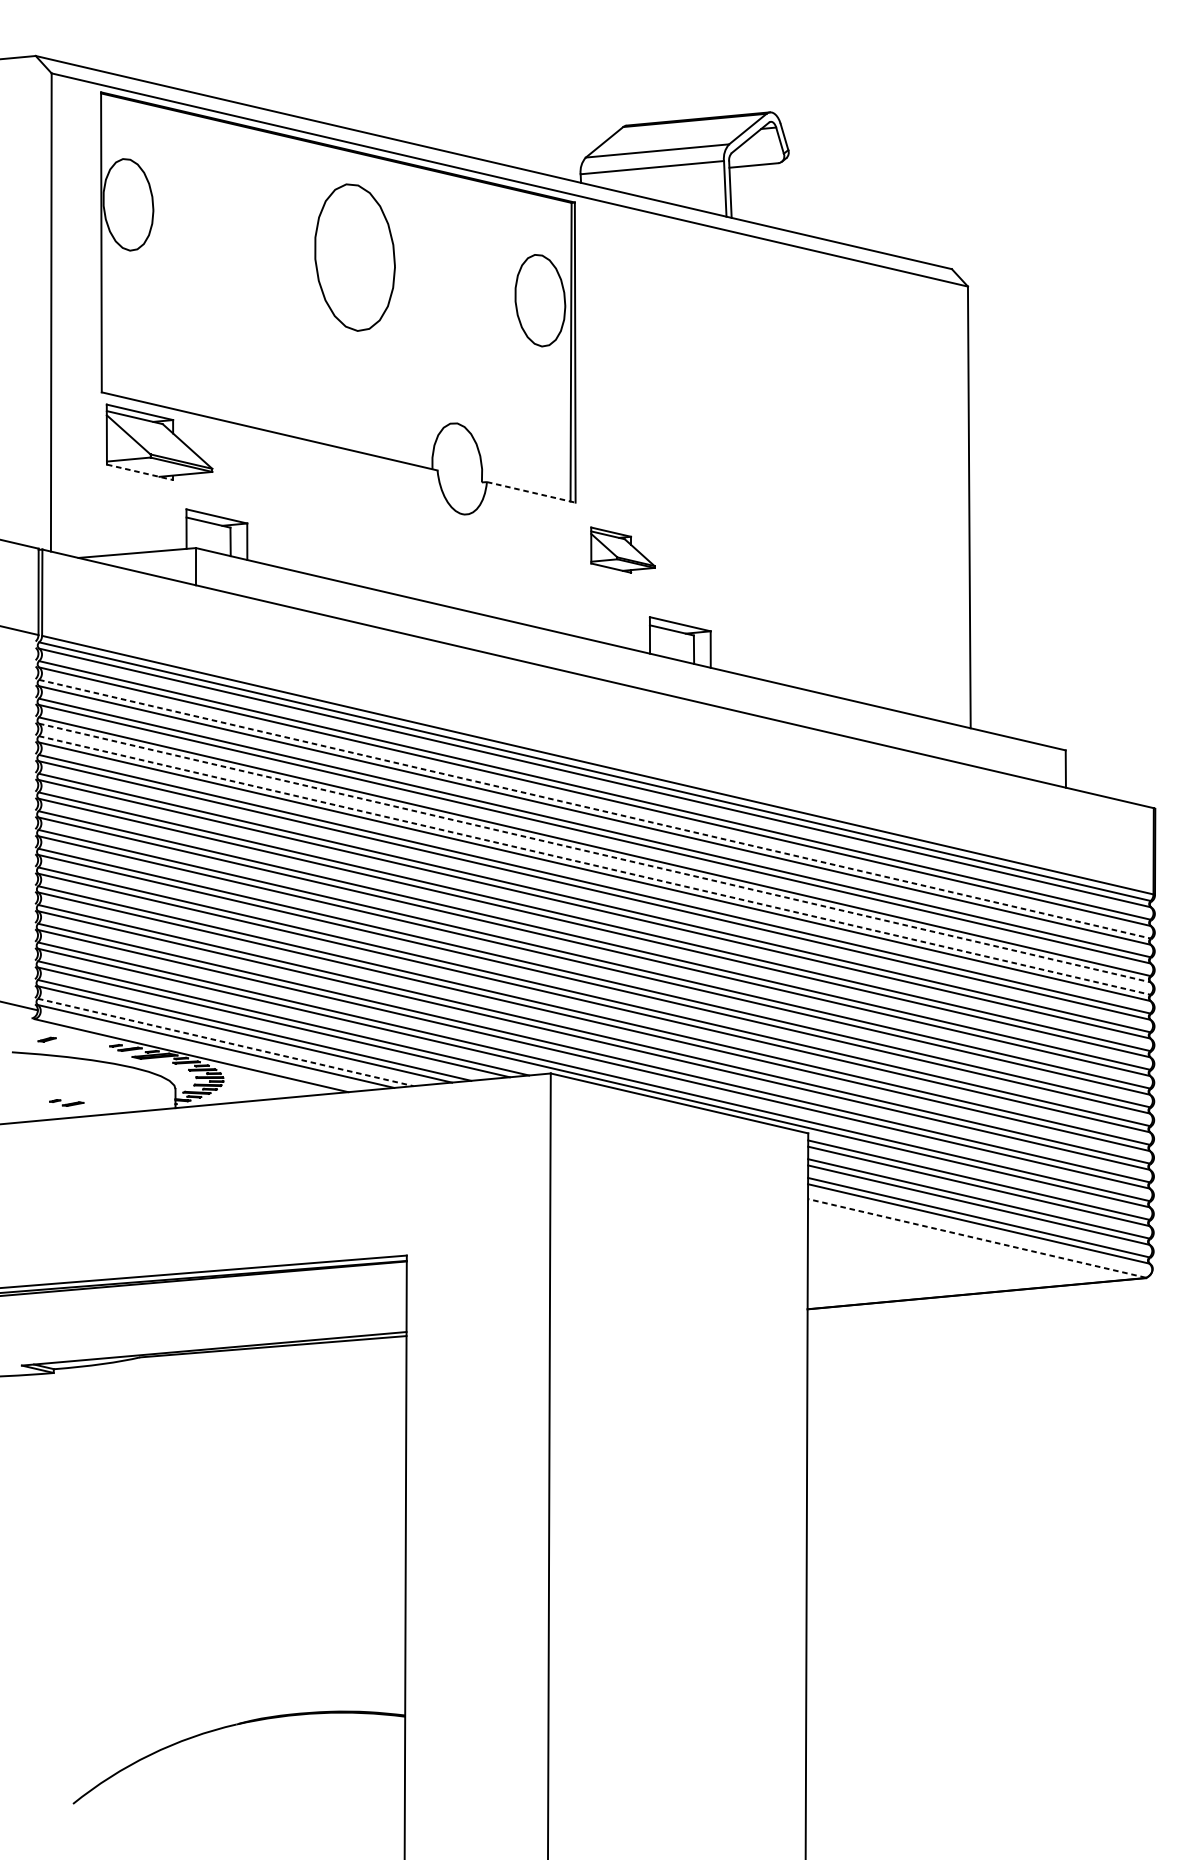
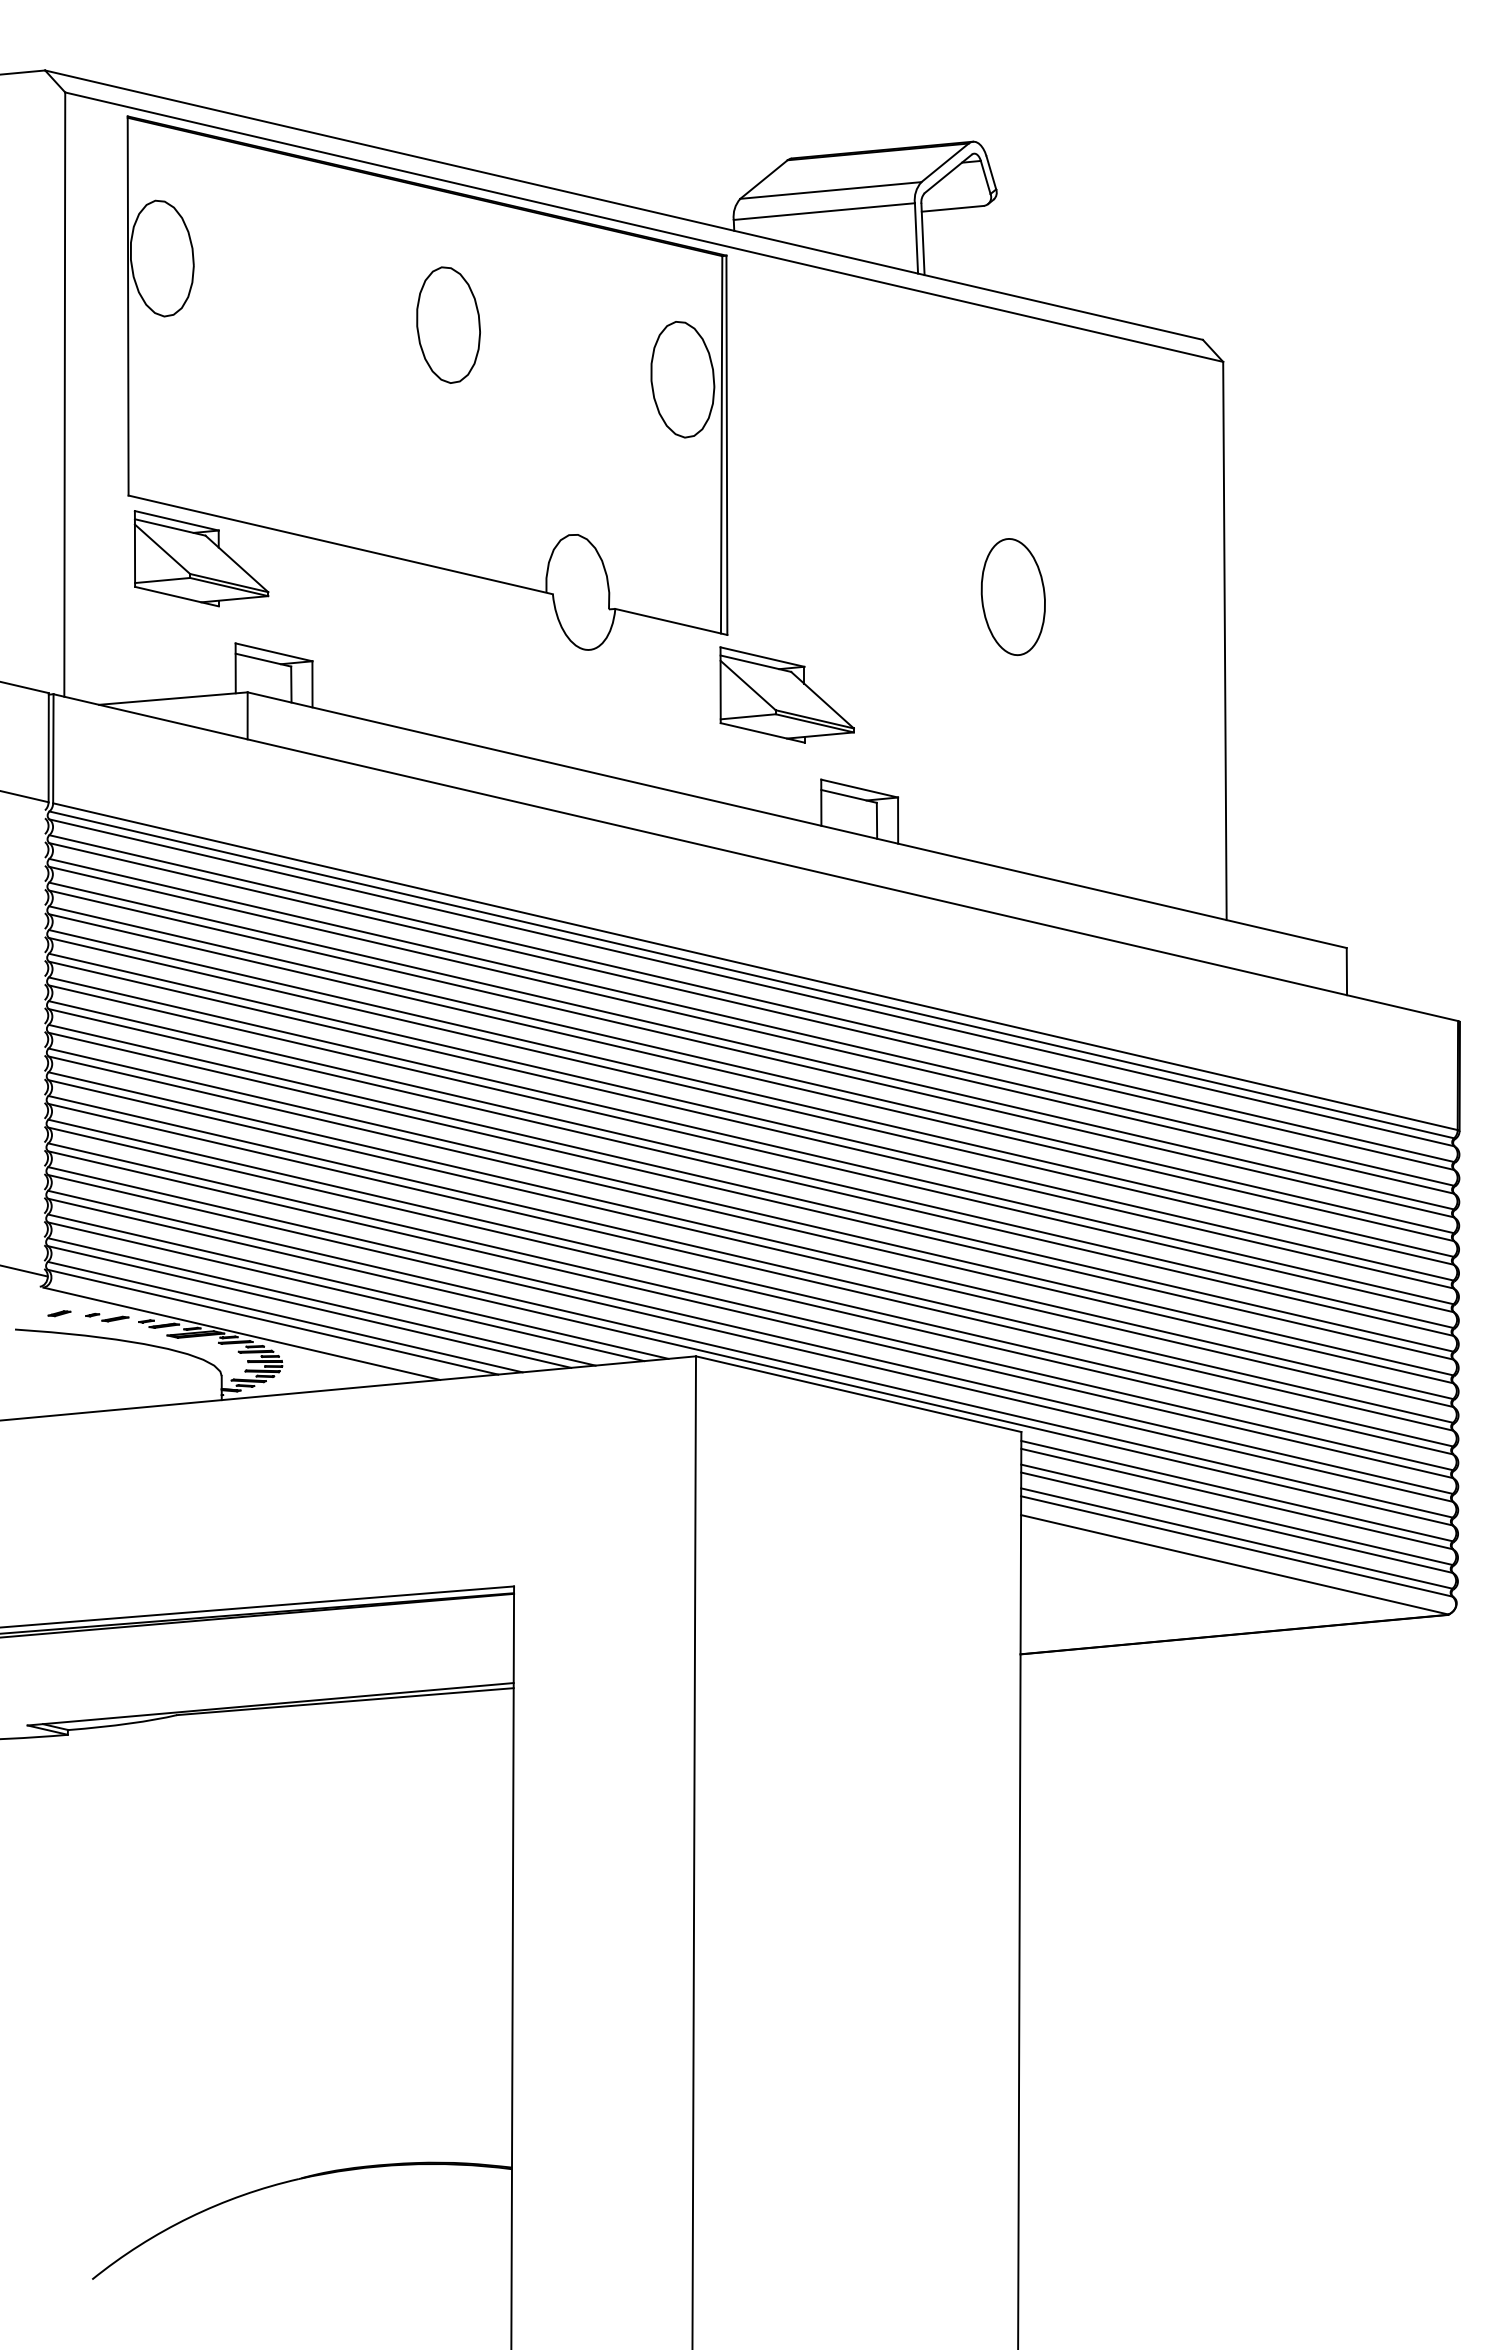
part: (354, 256) -> (448, 324), size x0.62
line: (140, 472) -> (177, 596), dashed -> solid
part: (801, 472) -> (1012, 596), added
line: (531, 492) -> (671, 621), dashed -> solid
part: (622, 549) -> (786, 694), size x1.67
line: (595, 809) -> (752, 1022), dashed -> solid
line: (594, 852) -> (751, 1077), dashed -> solid
line: (594, 865) -> (751, 1093), dashed -> solid
line: (225, 1042) -> (285, 1317), dashed -> solid
part: (66, 1102) -> (107, 1317), moved
line: (976, 1238) -> (1234, 1564), dashed -> solid

